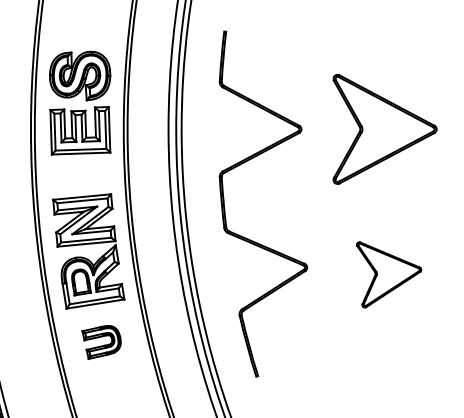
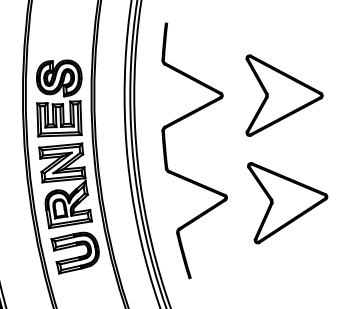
part: (80, 102) -> (59, 97), moved
part: (388, 274) -> (287, 202), size x1.67
part: (101, 342) -> (75, 253), size x1.67

